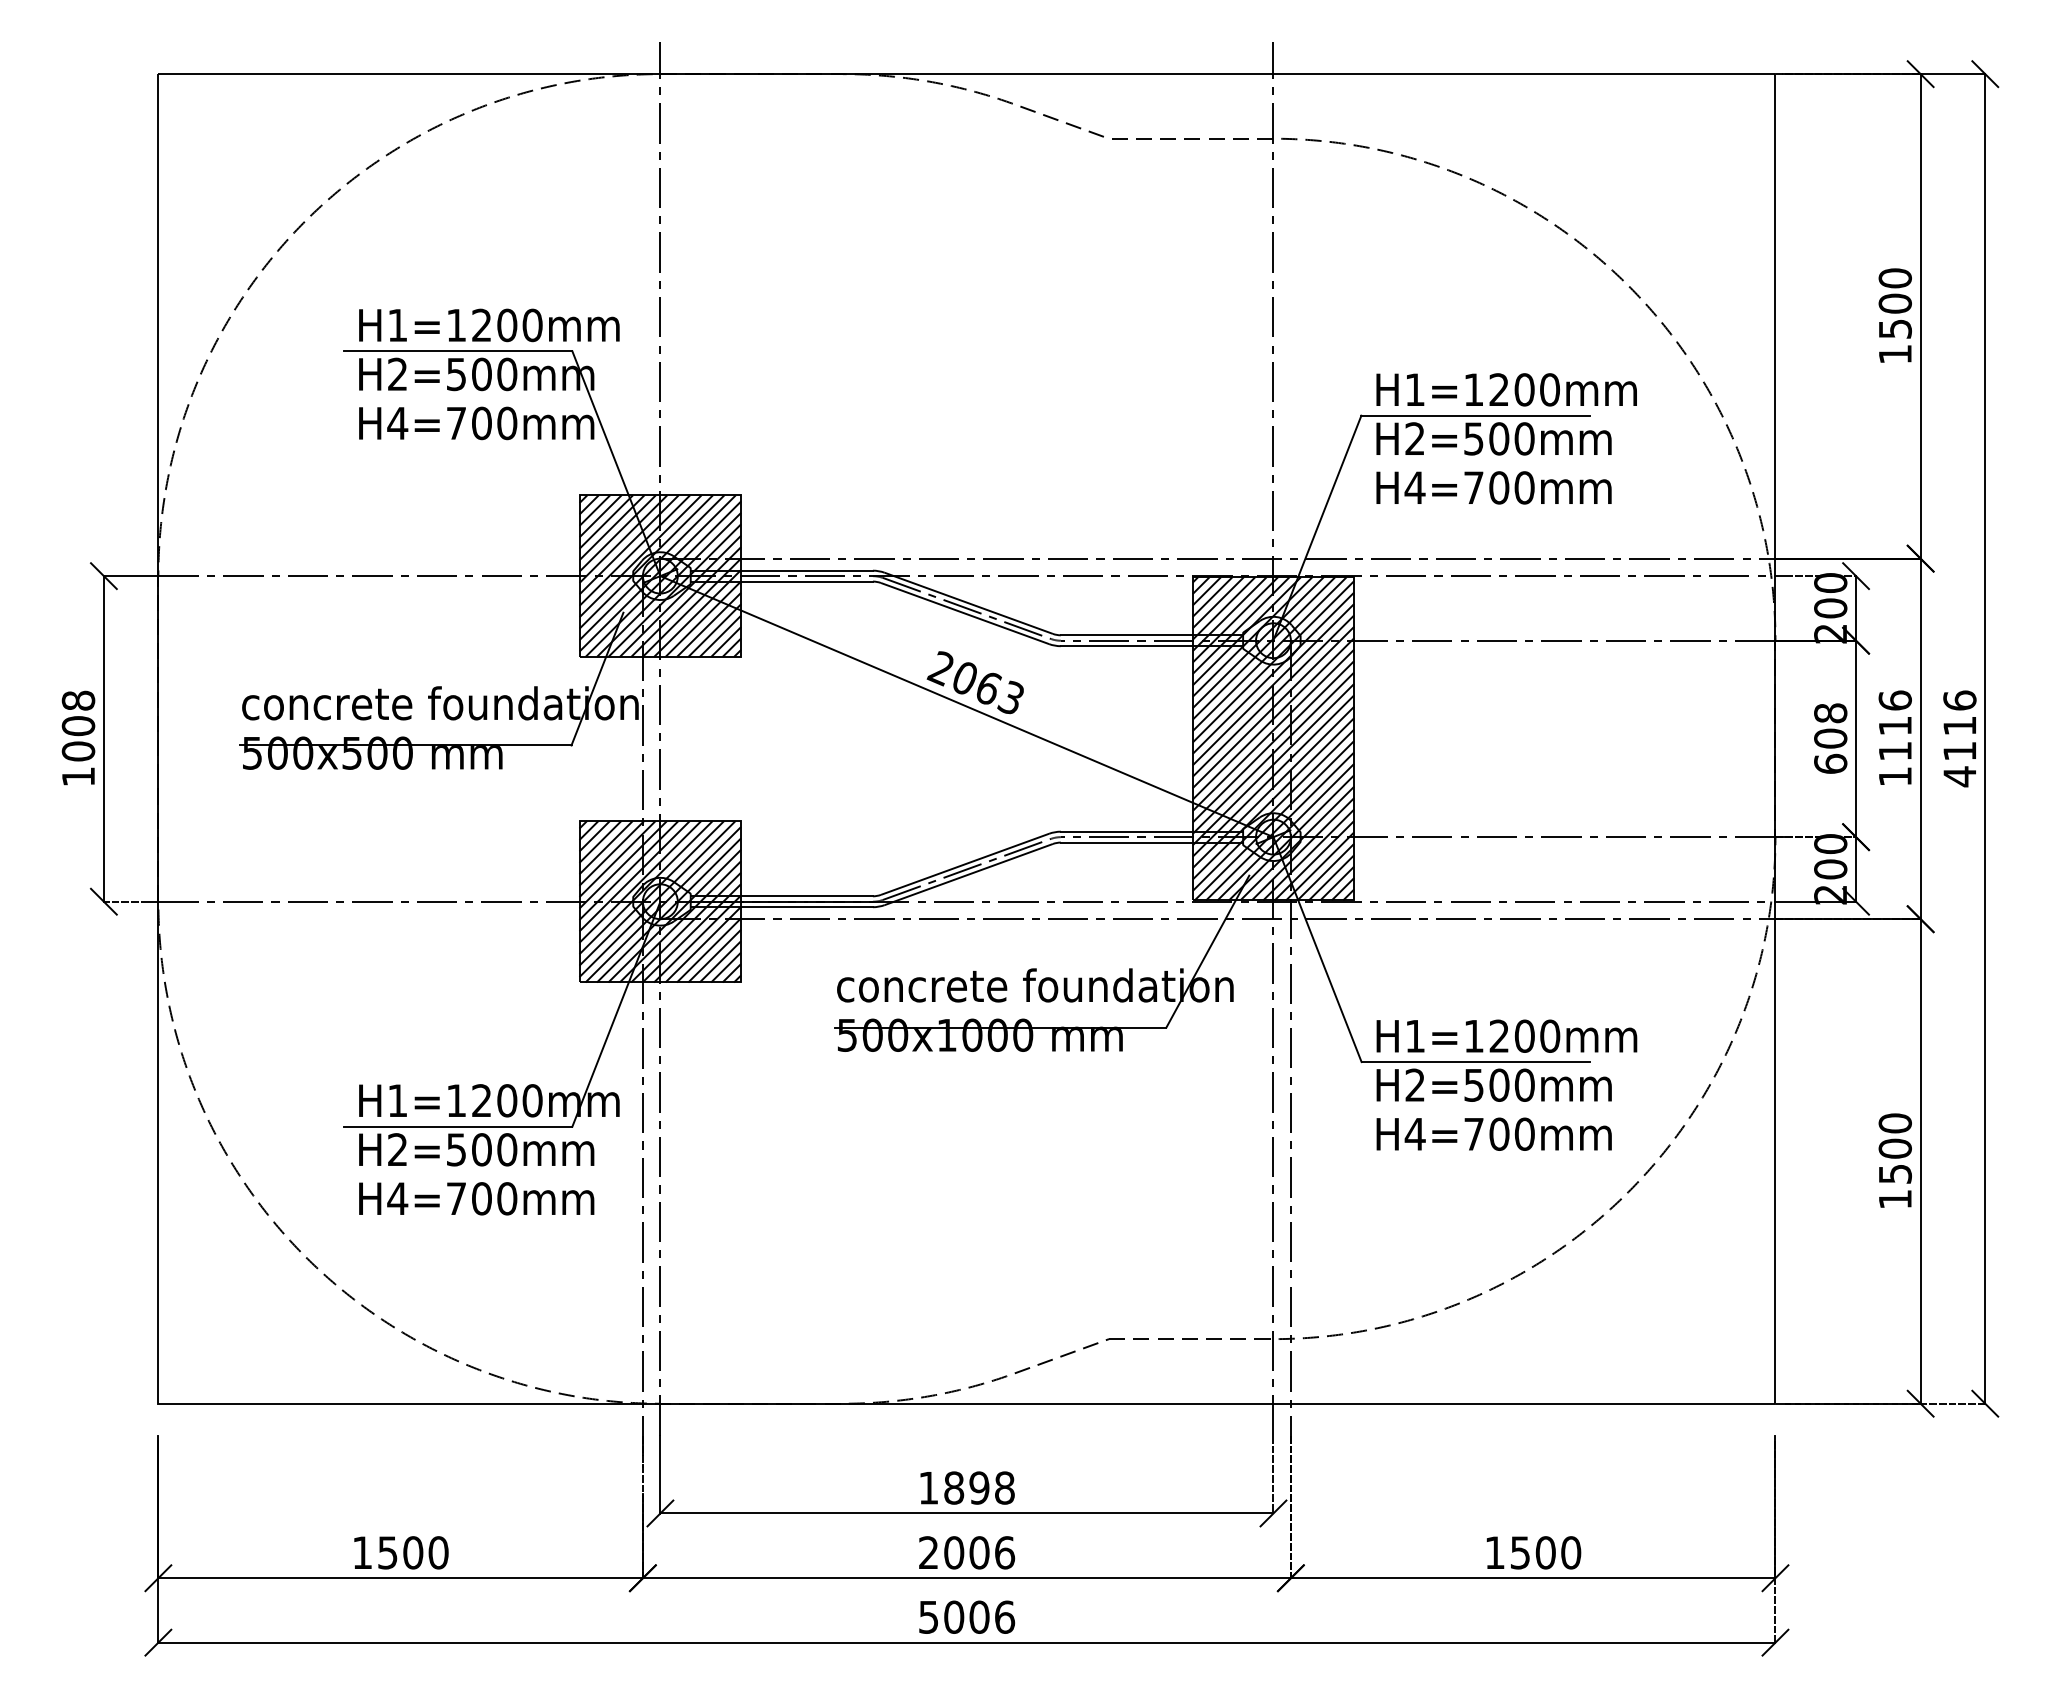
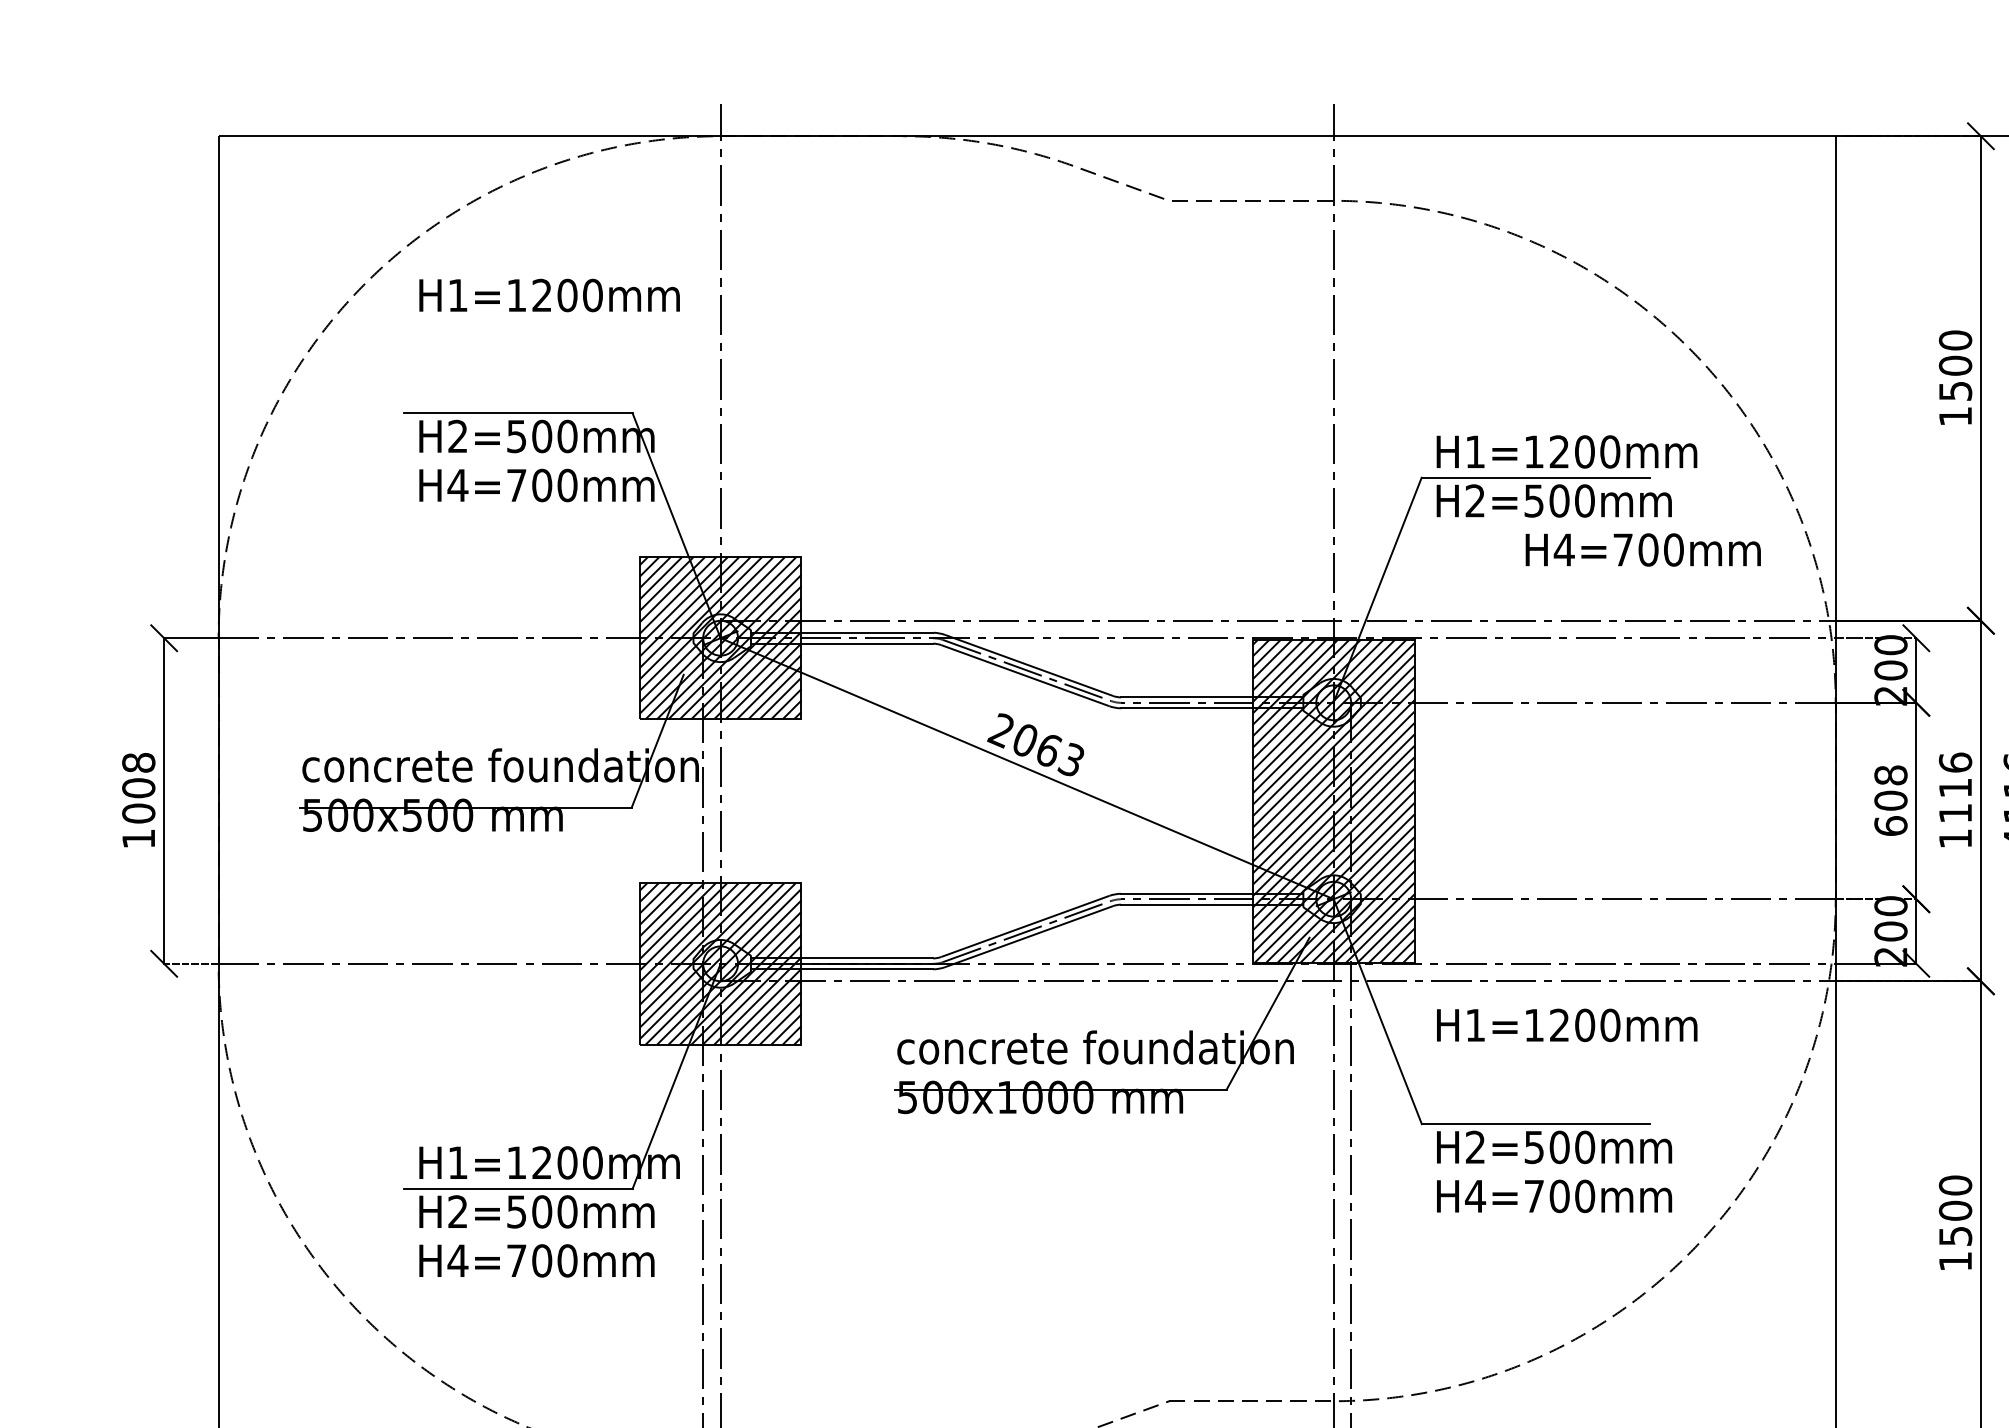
text: (489, 325) -> (549, 295), moved
text: (1493, 487) -> (1642, 549), moved
text: (1506, 1035) -> (1566, 1024), moved

